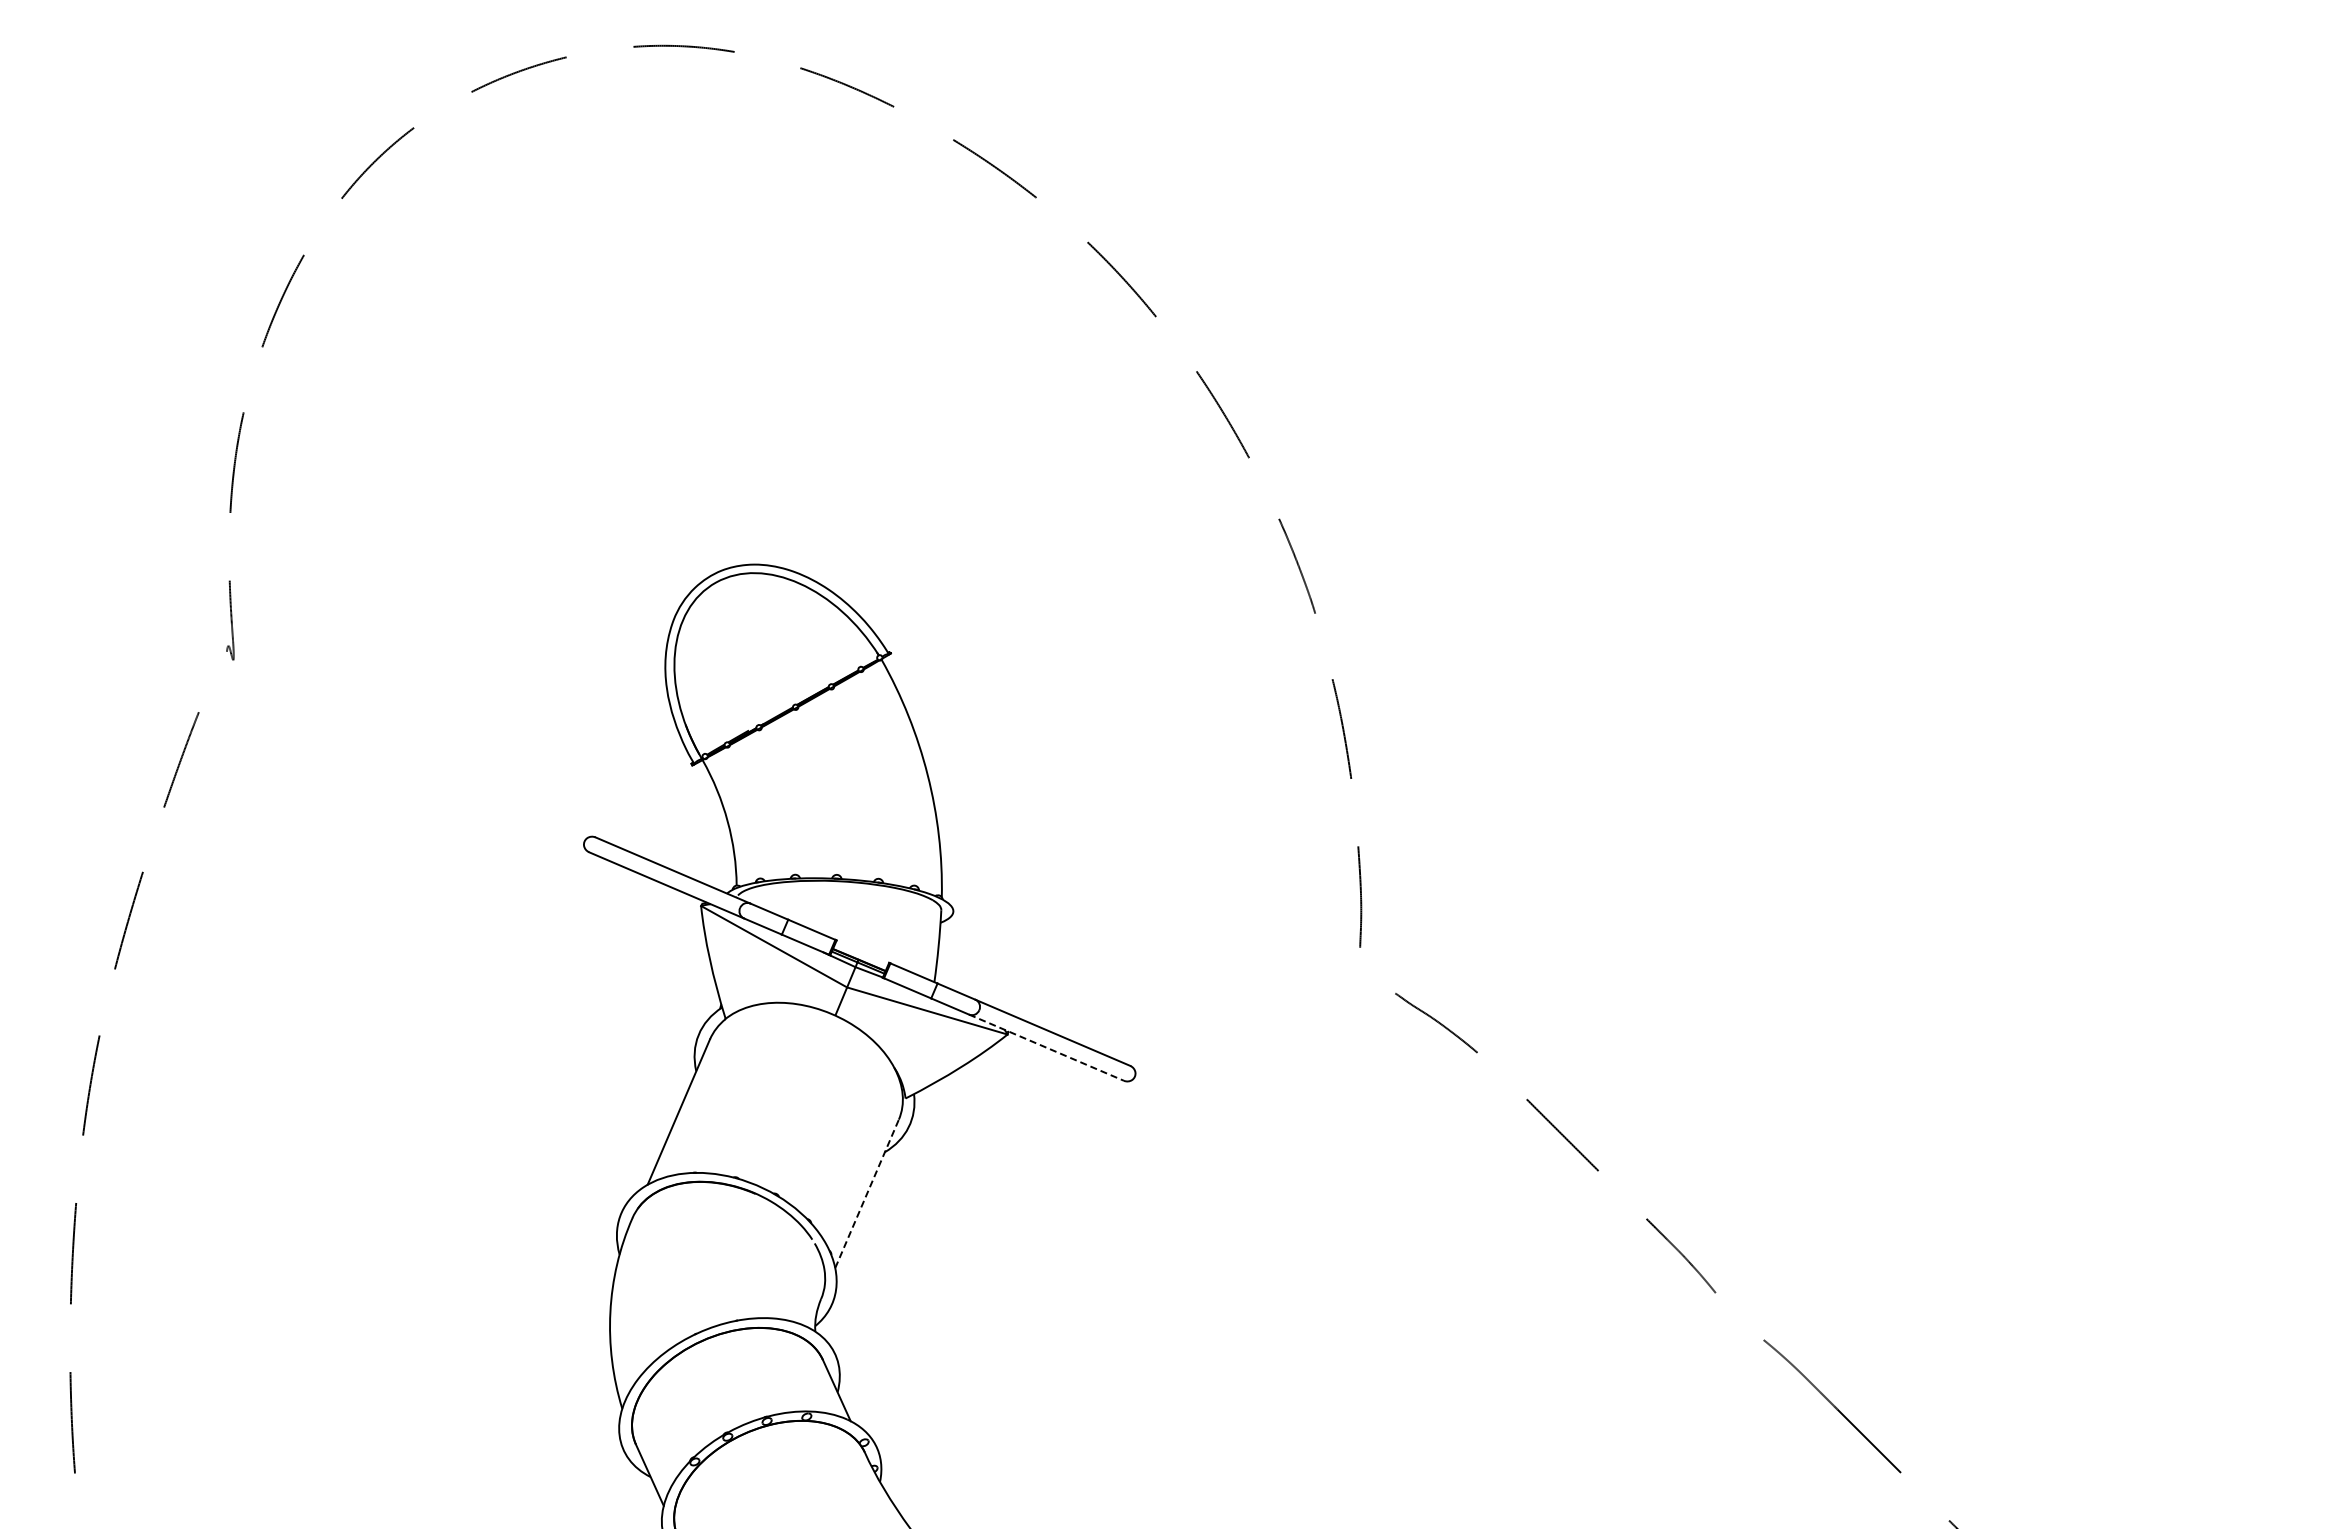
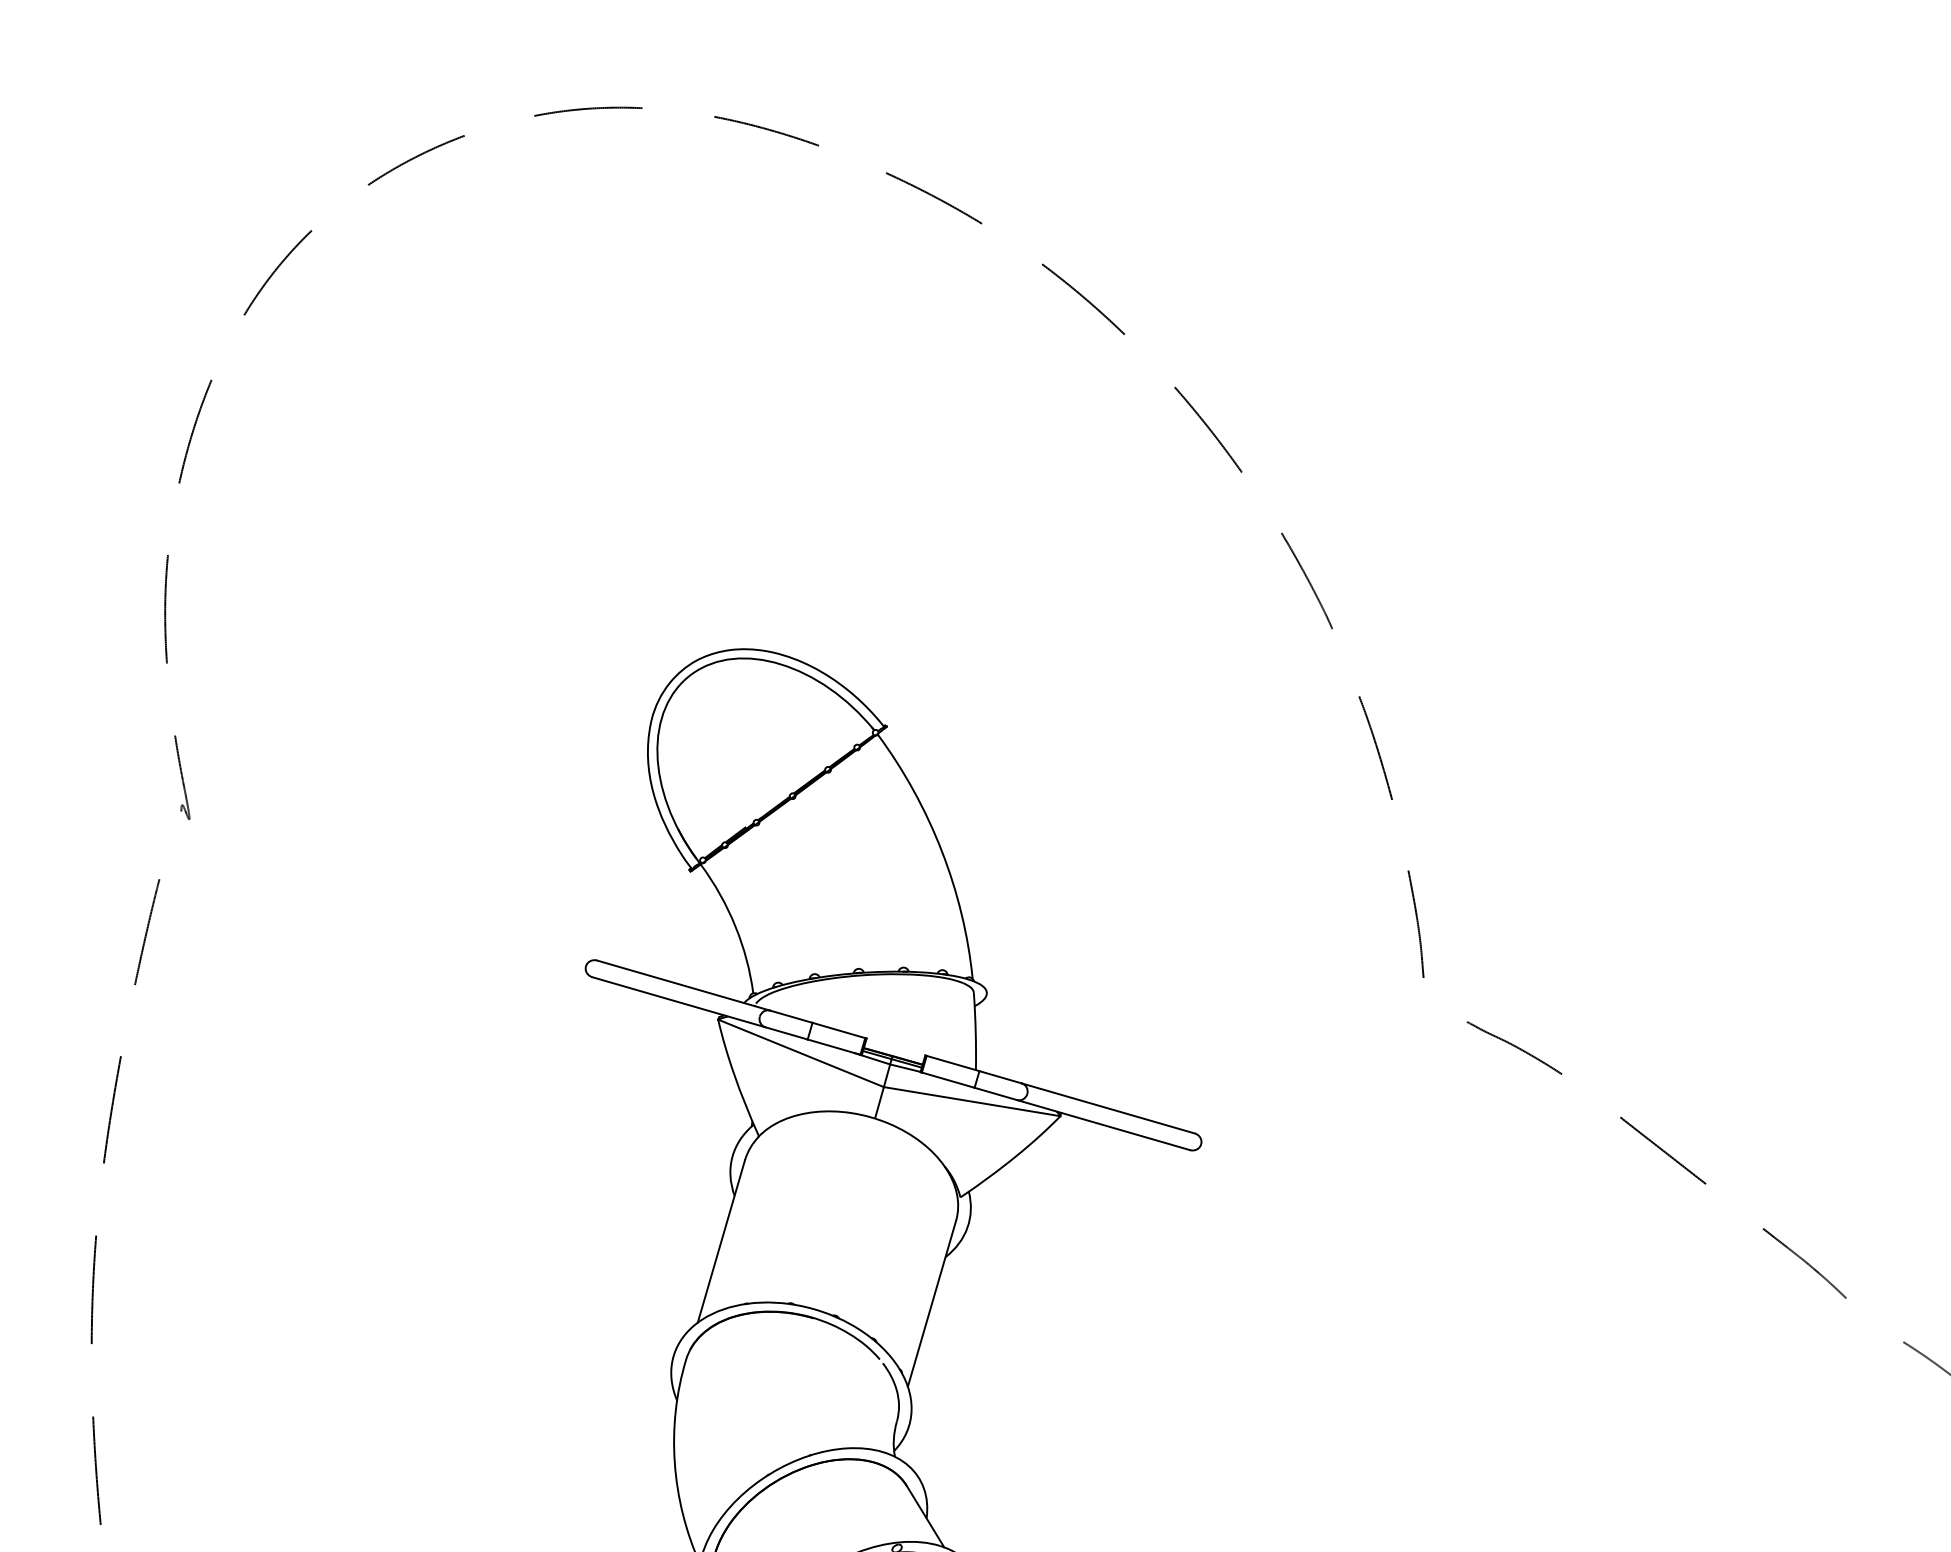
line: (1046, 1047) -> (1103, 1124), dashed -> solid
line: (867, 1193) -> (932, 1303), dashed -> solid

